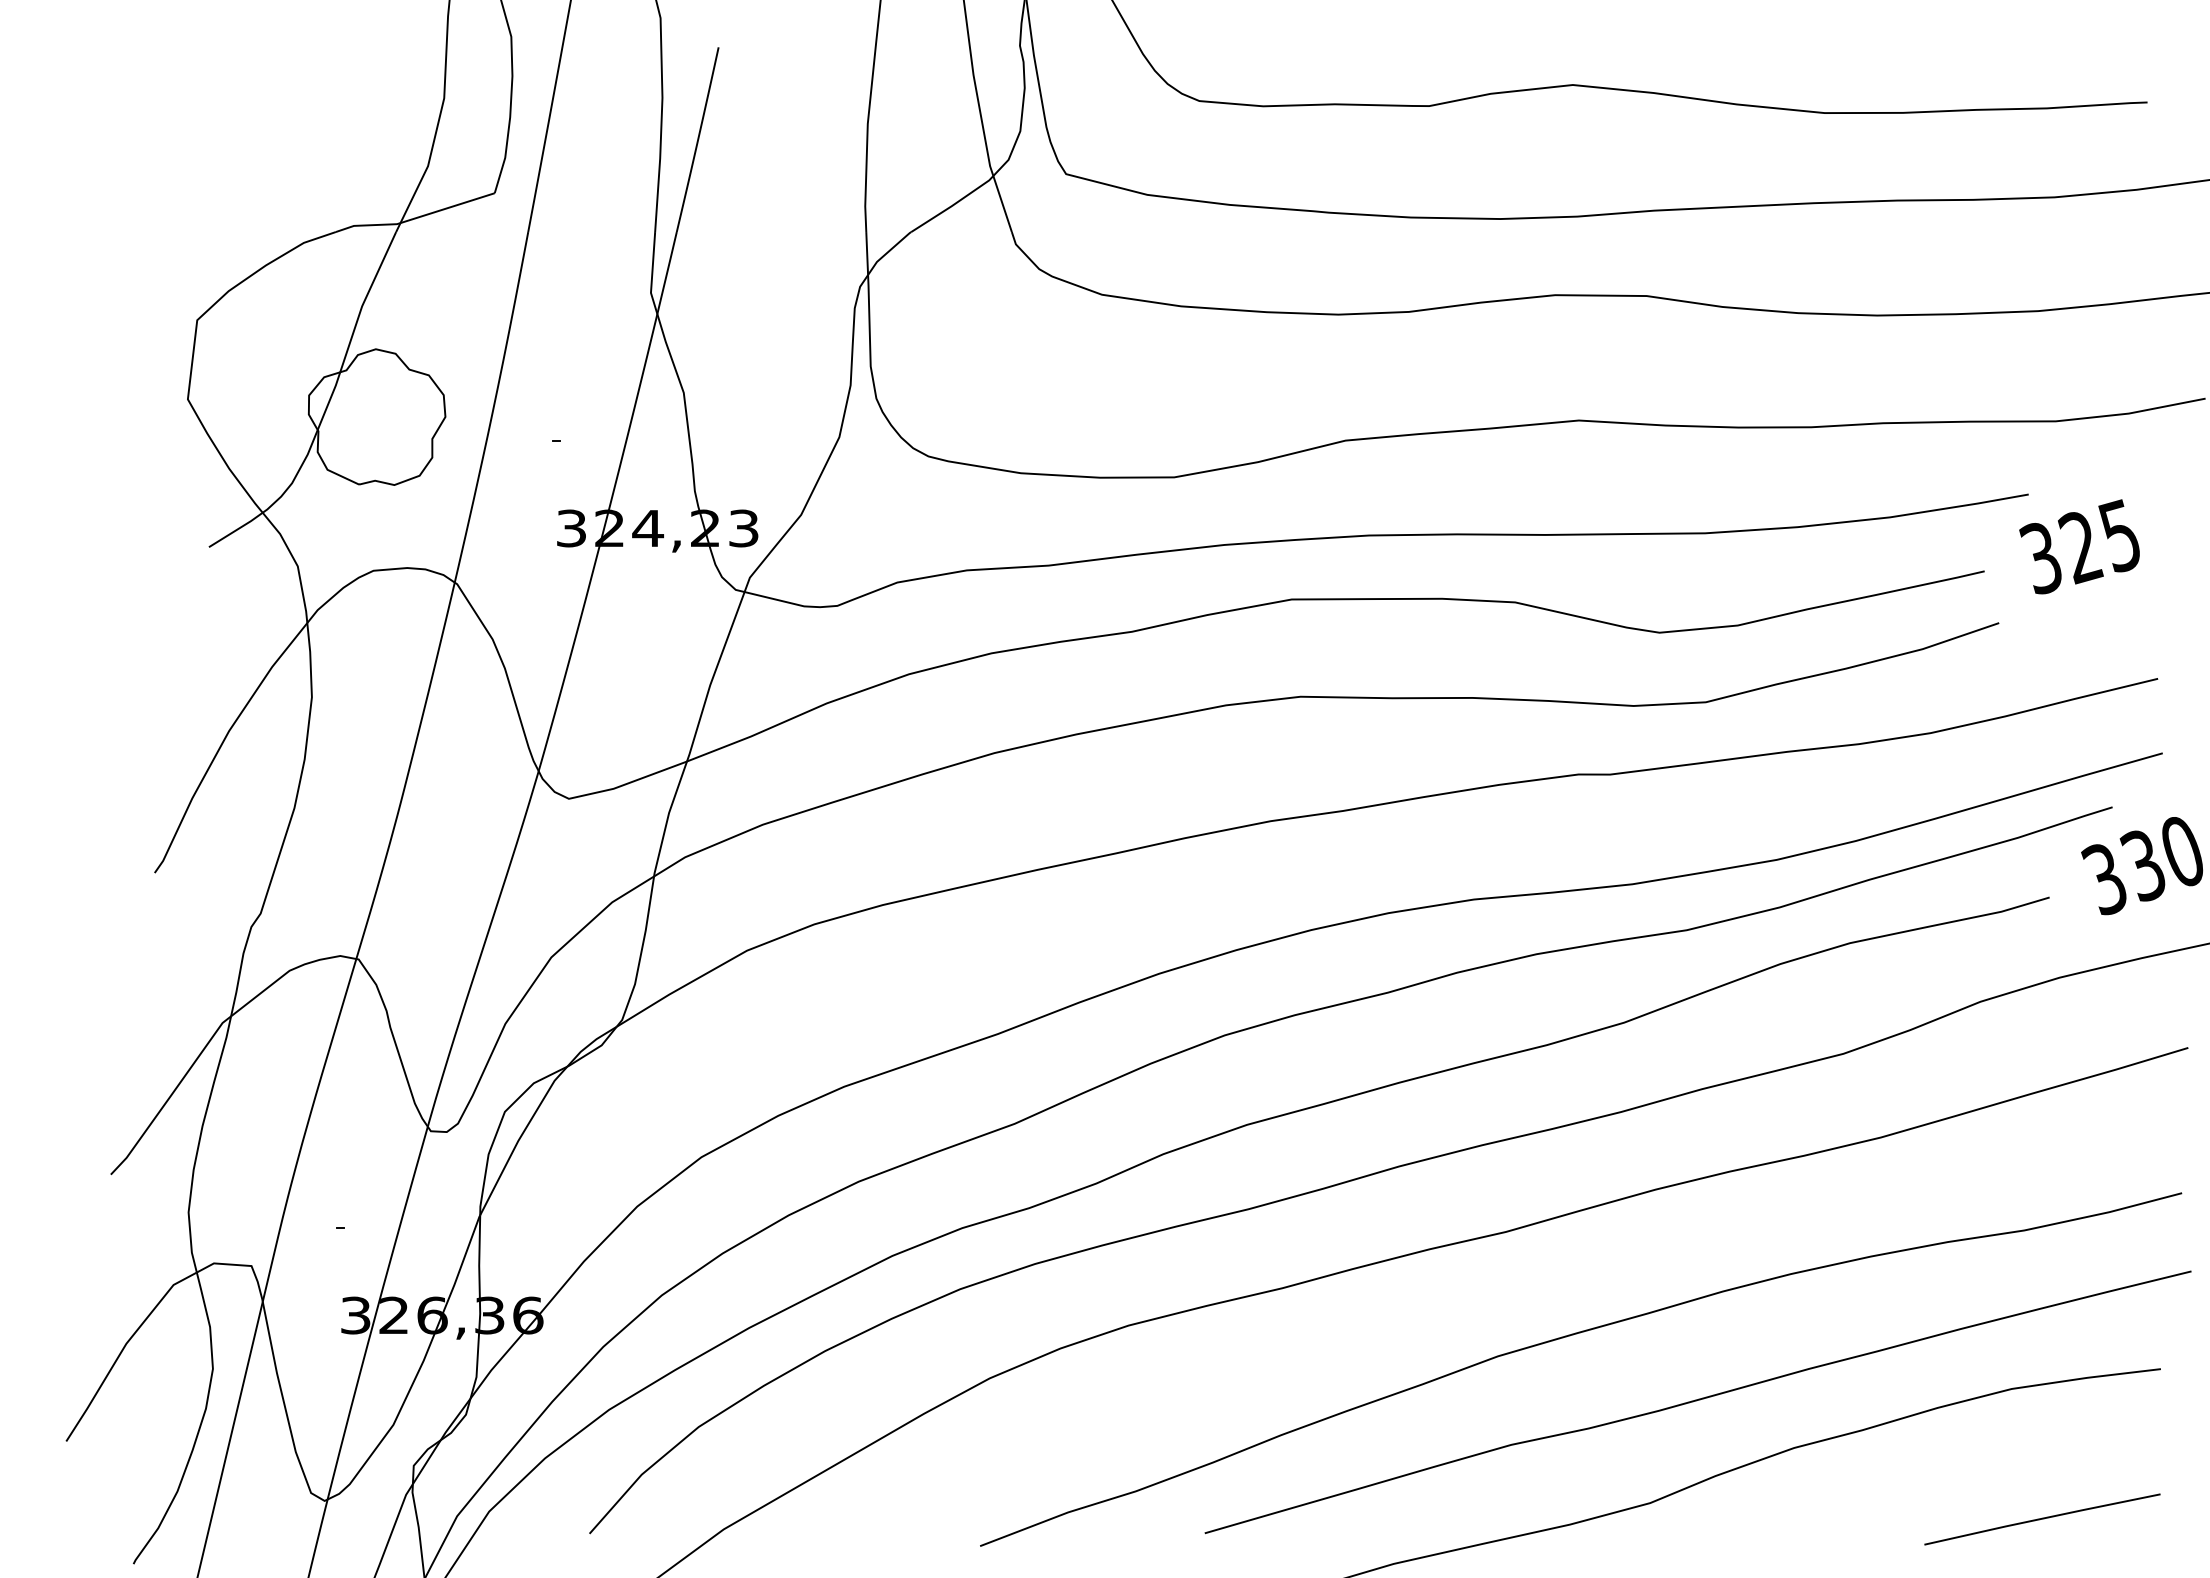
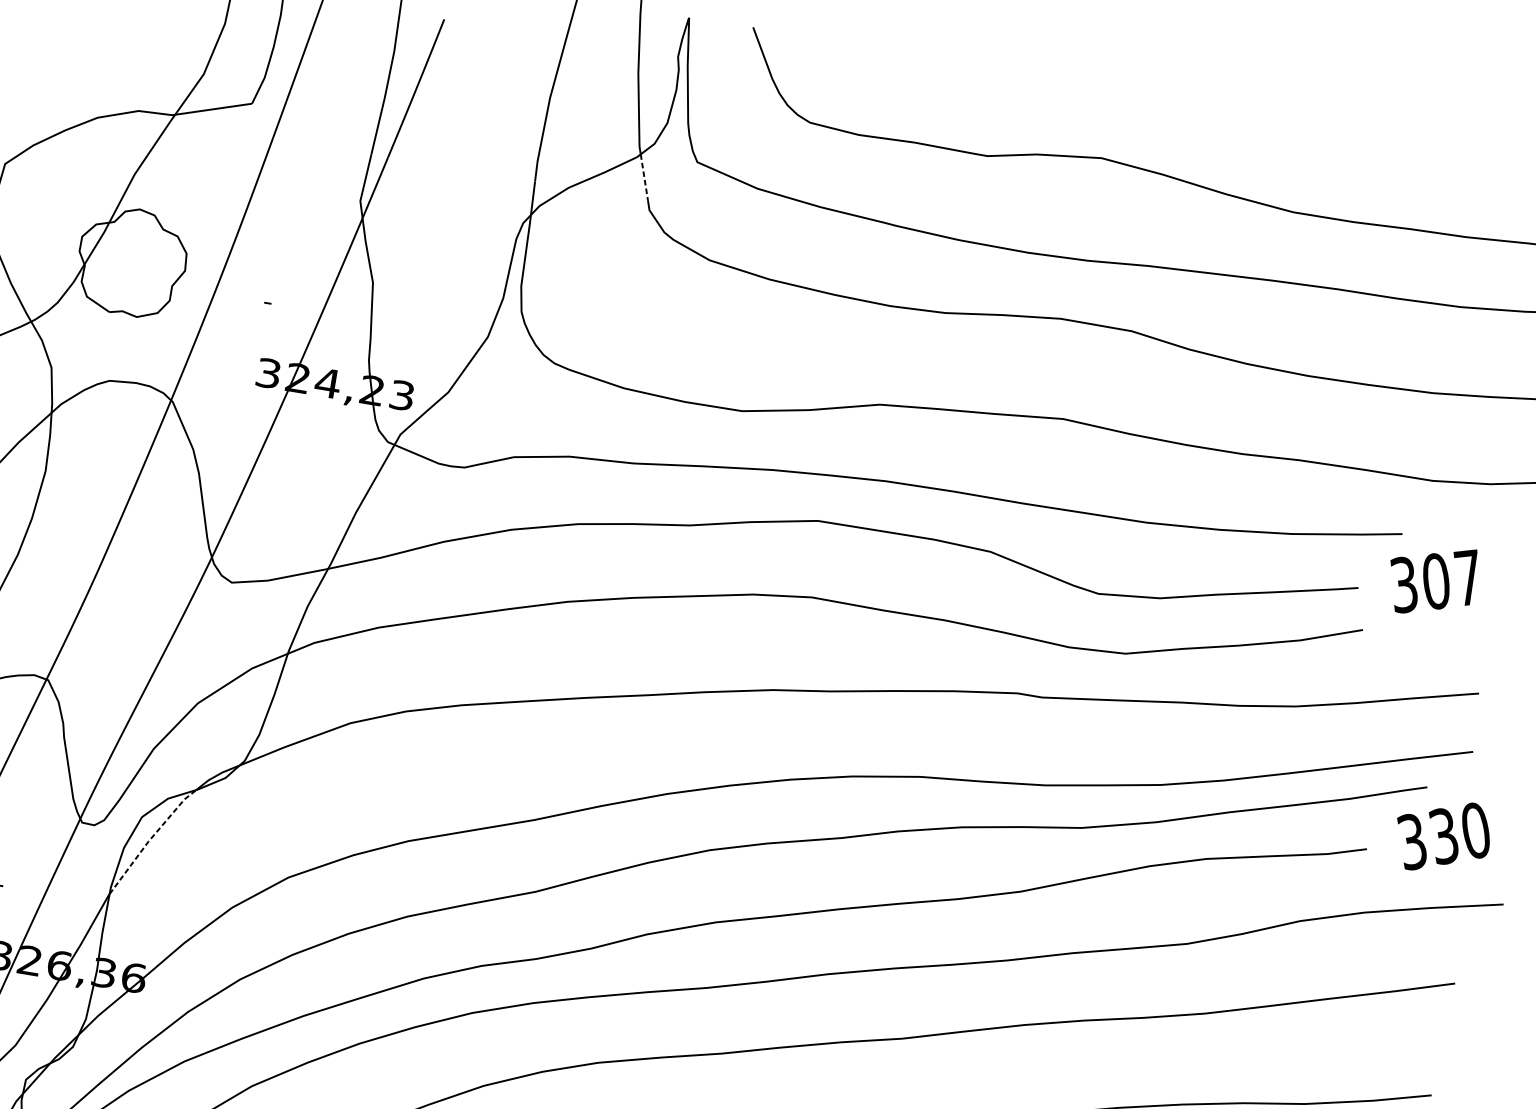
line: (1002, 204) -> (644, 177), solid -> dashed
text: (2098, 541) -> (1450, 579), 325 -> 307
line: (519, 1138) -> (149, 839), solid -> dashed

